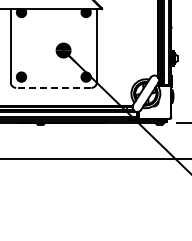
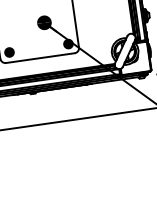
line: (53, 87) -> (40, 57), dashed -> solid

